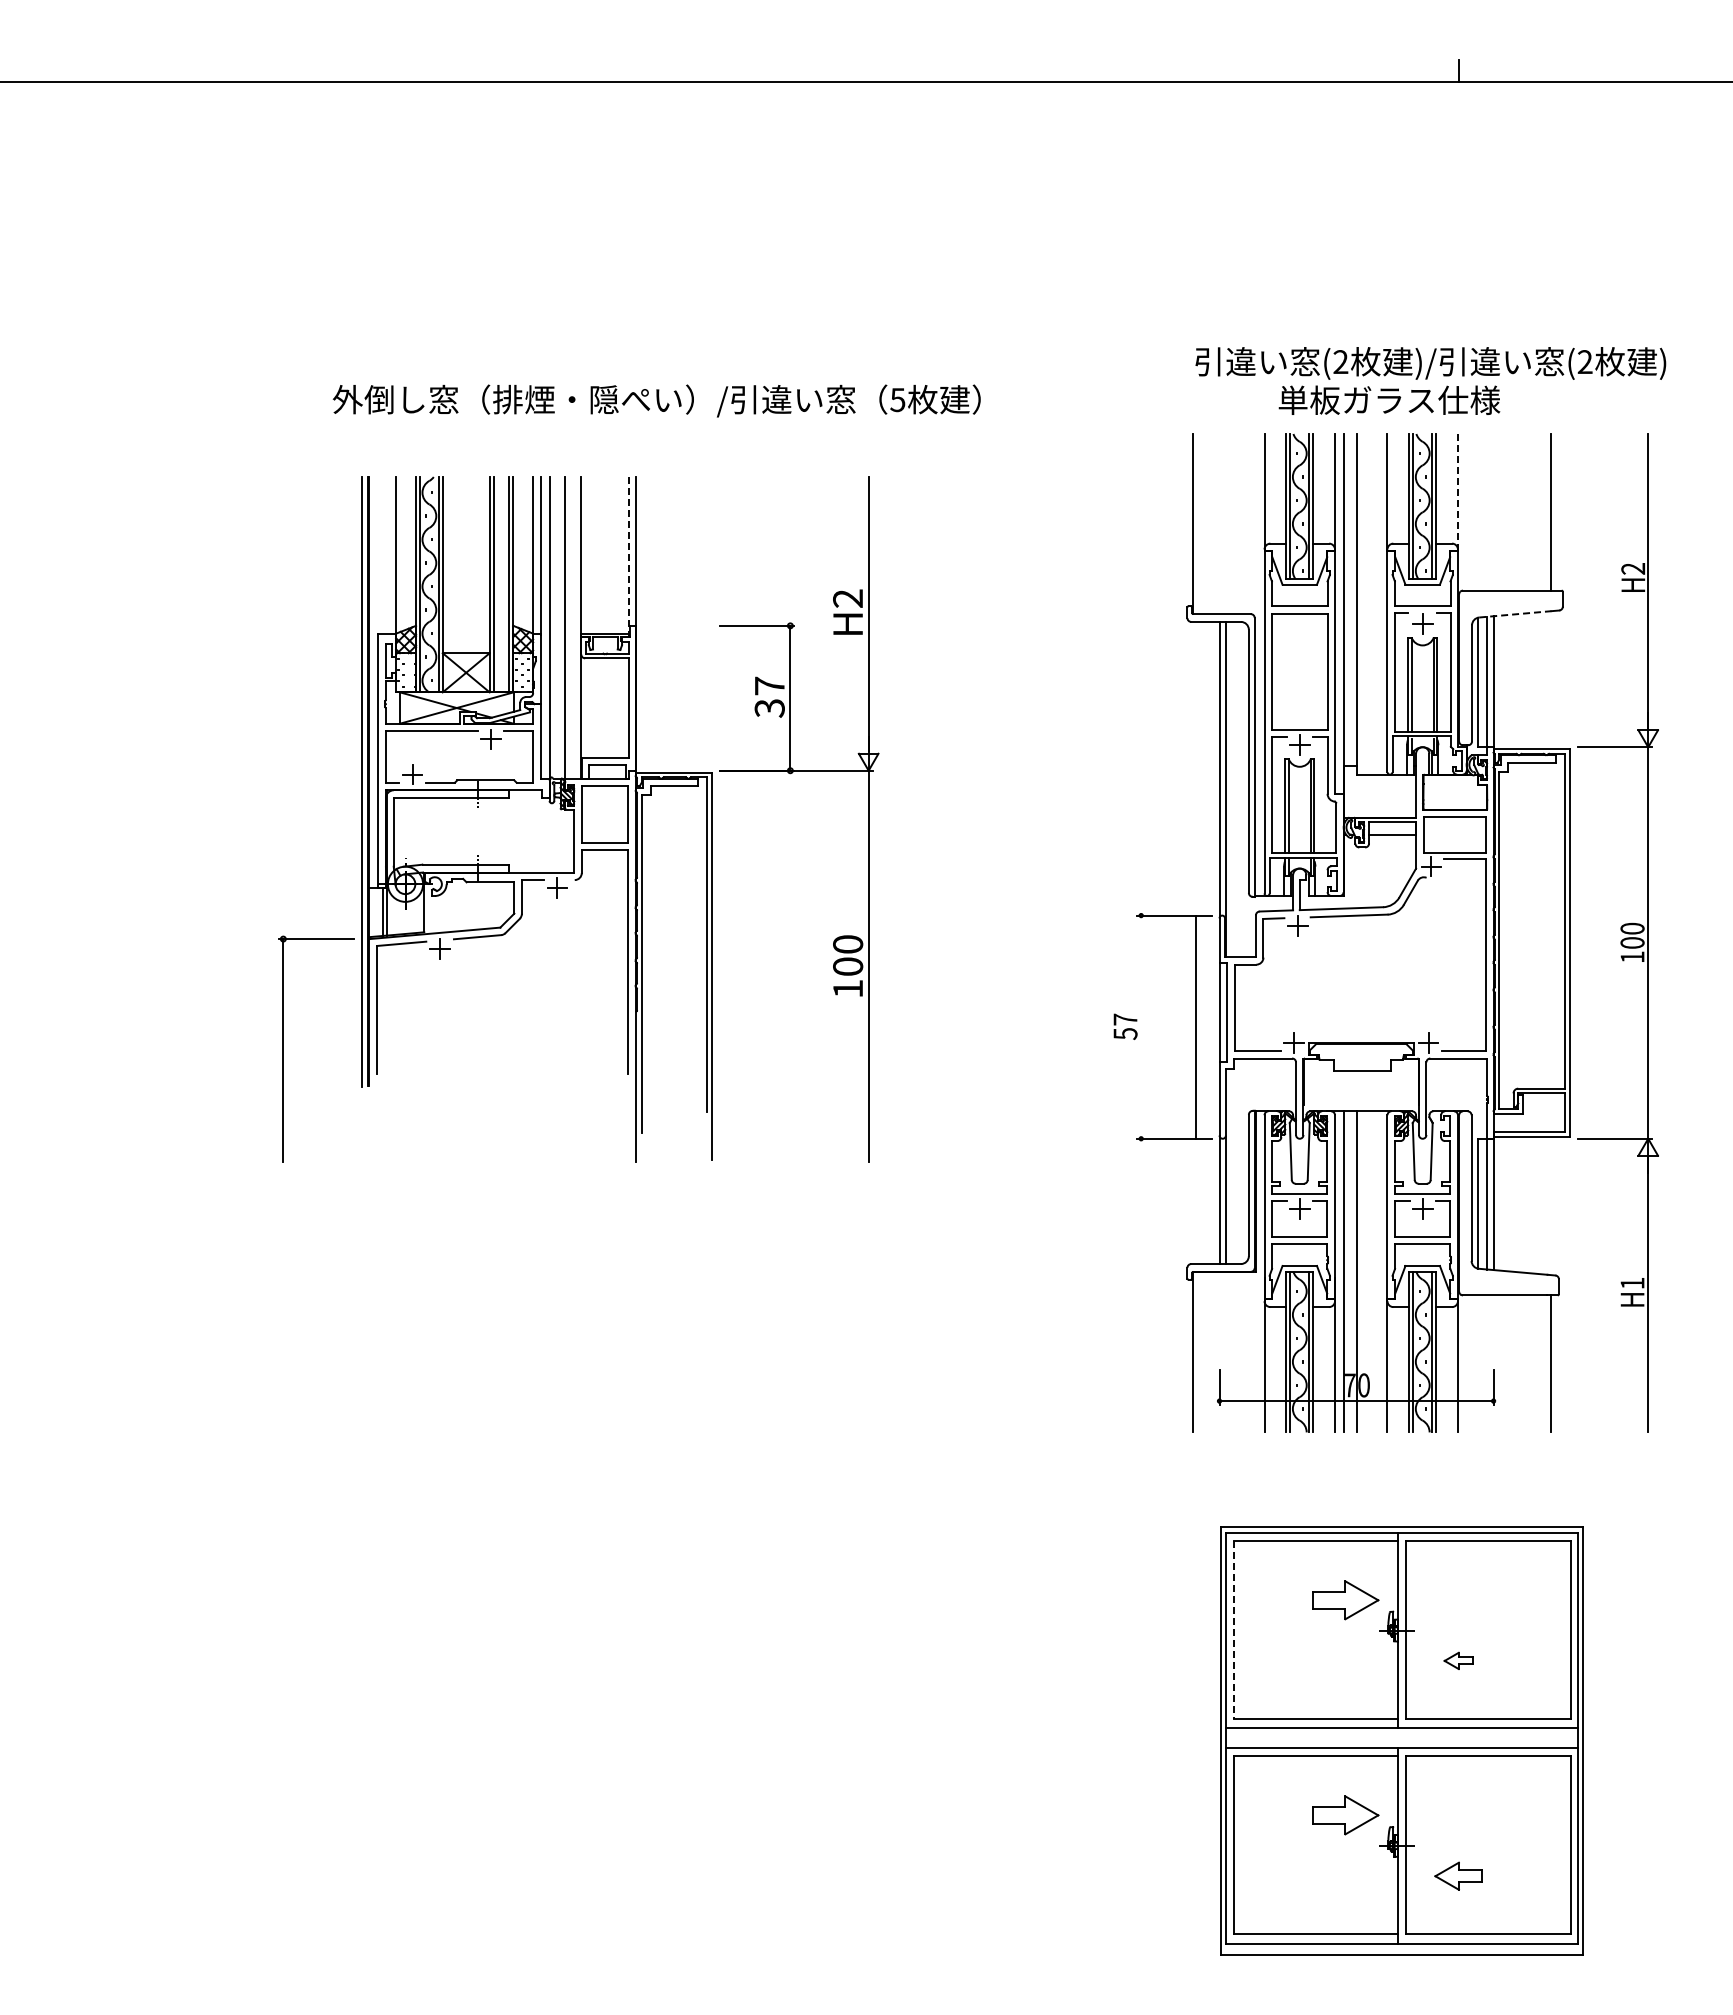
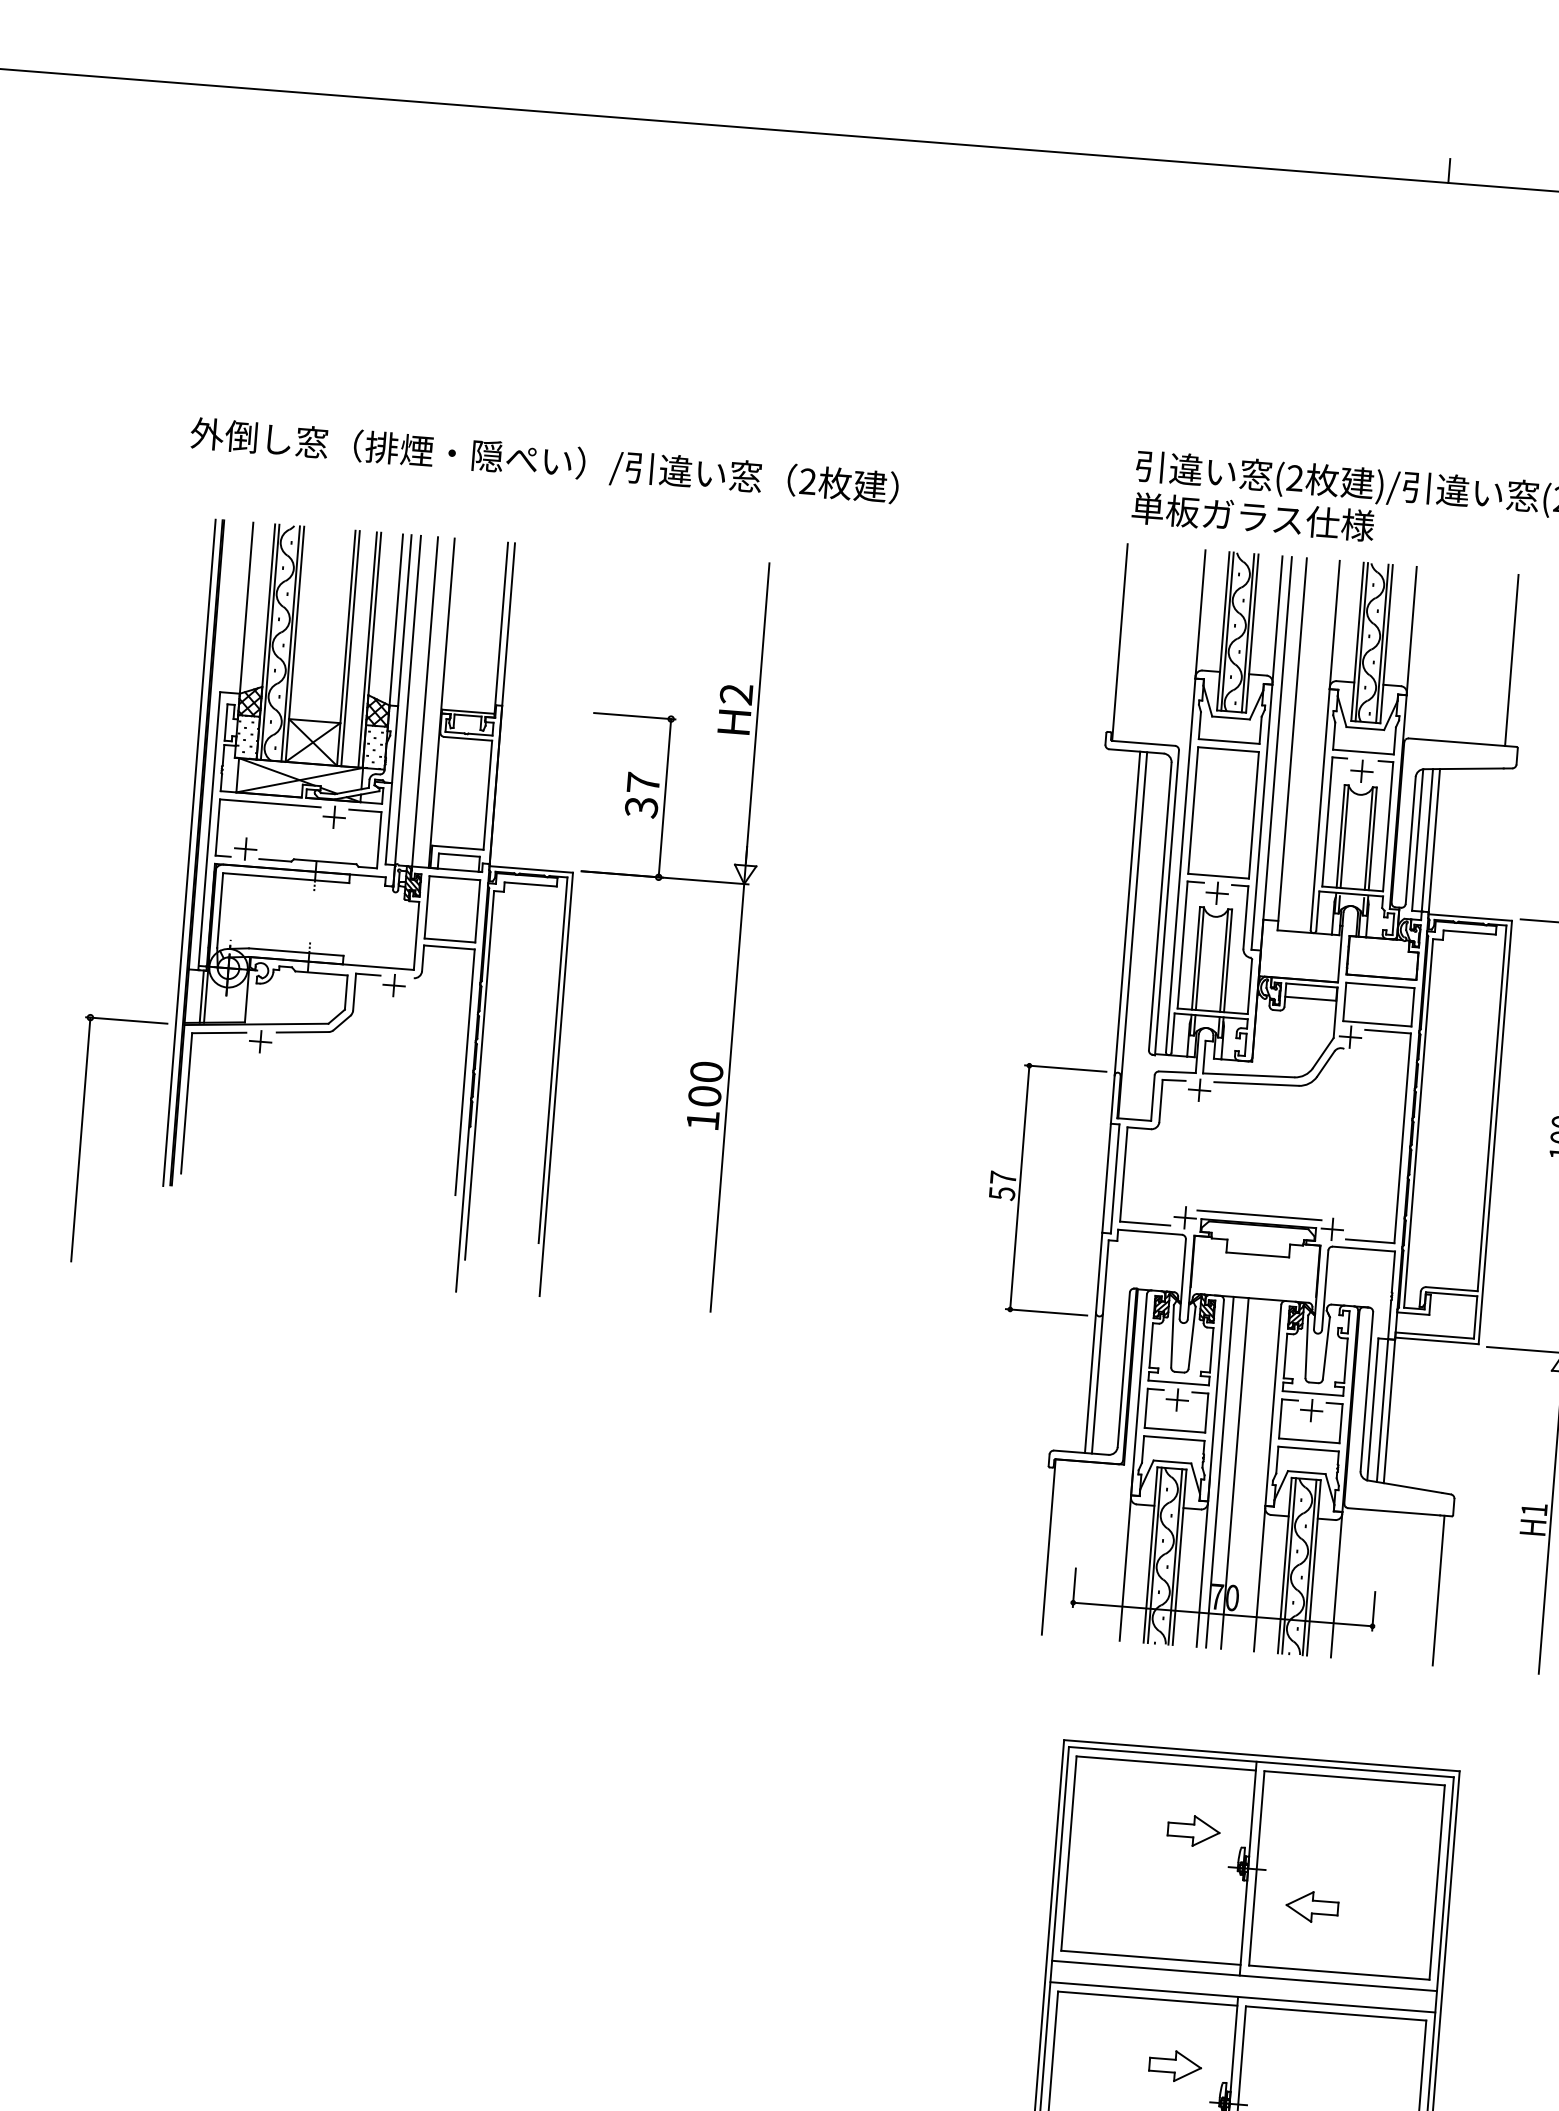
text: (1389, 399) -> (1253, 516), moved
text: (897, 400) -> (807, 482), 5 -> 2
line: (1457, 491) -> (1411, 629), dashed -> solid
line: (629, 555) -> (501, 628), dashed -> solid
line: (1515, 614) -> (1464, 769), dashed -> solid
line: (1196, 1026) -> (1020, 1186), moved
line: (1361, 1035) -> (1259, 1215), added
part: (1345, 1599) -> (1193, 1830), size x0.71
line: (1233, 1629) -> (1068, 1853), dashed -> solid
part: (1458, 1660) -> (1311, 1906), size x1.67
part: (1345, 1815) -> (1175, 2066), size x0.71

